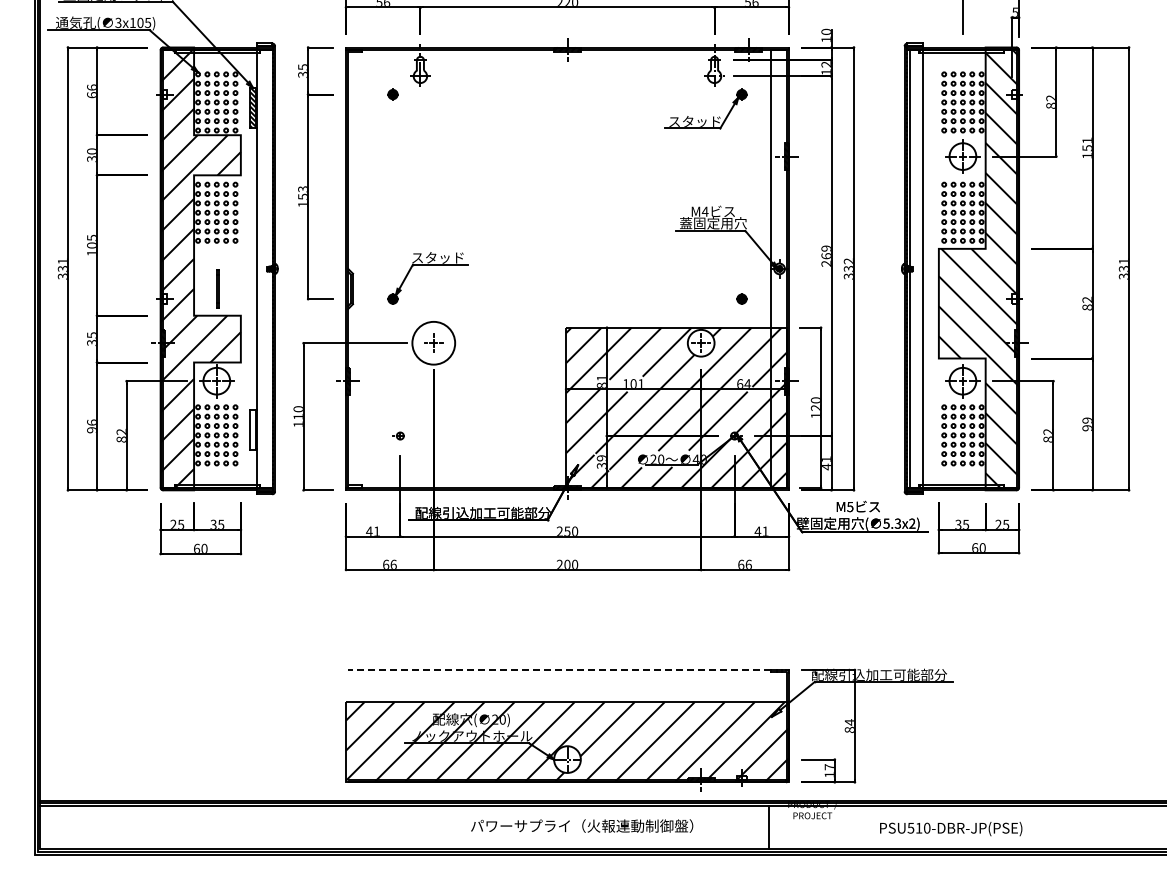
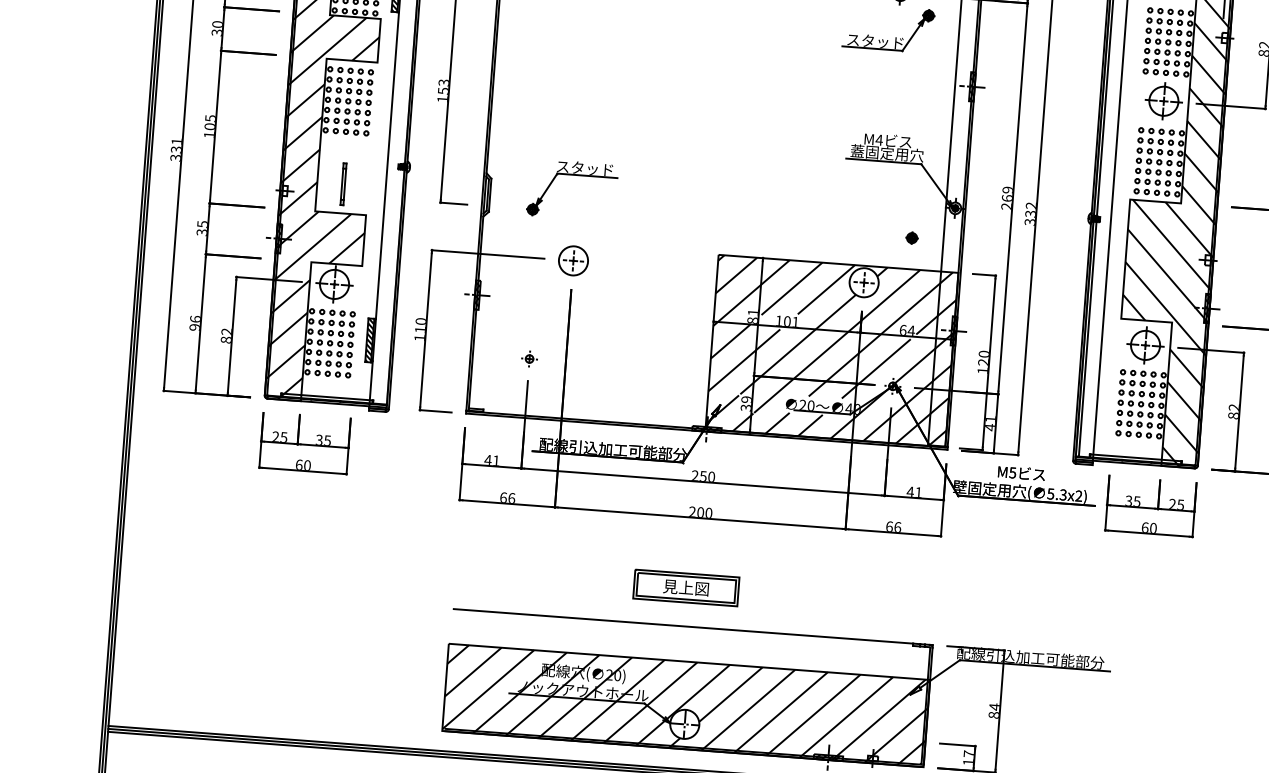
circle: (433, 342) -> (573, 260), size x0.62
hatch: (252, 429) -> (369, 339), added
part: (559, 634) -> (686, 587), added
line: (559, 670) -> (683, 626), dashed -> solid

